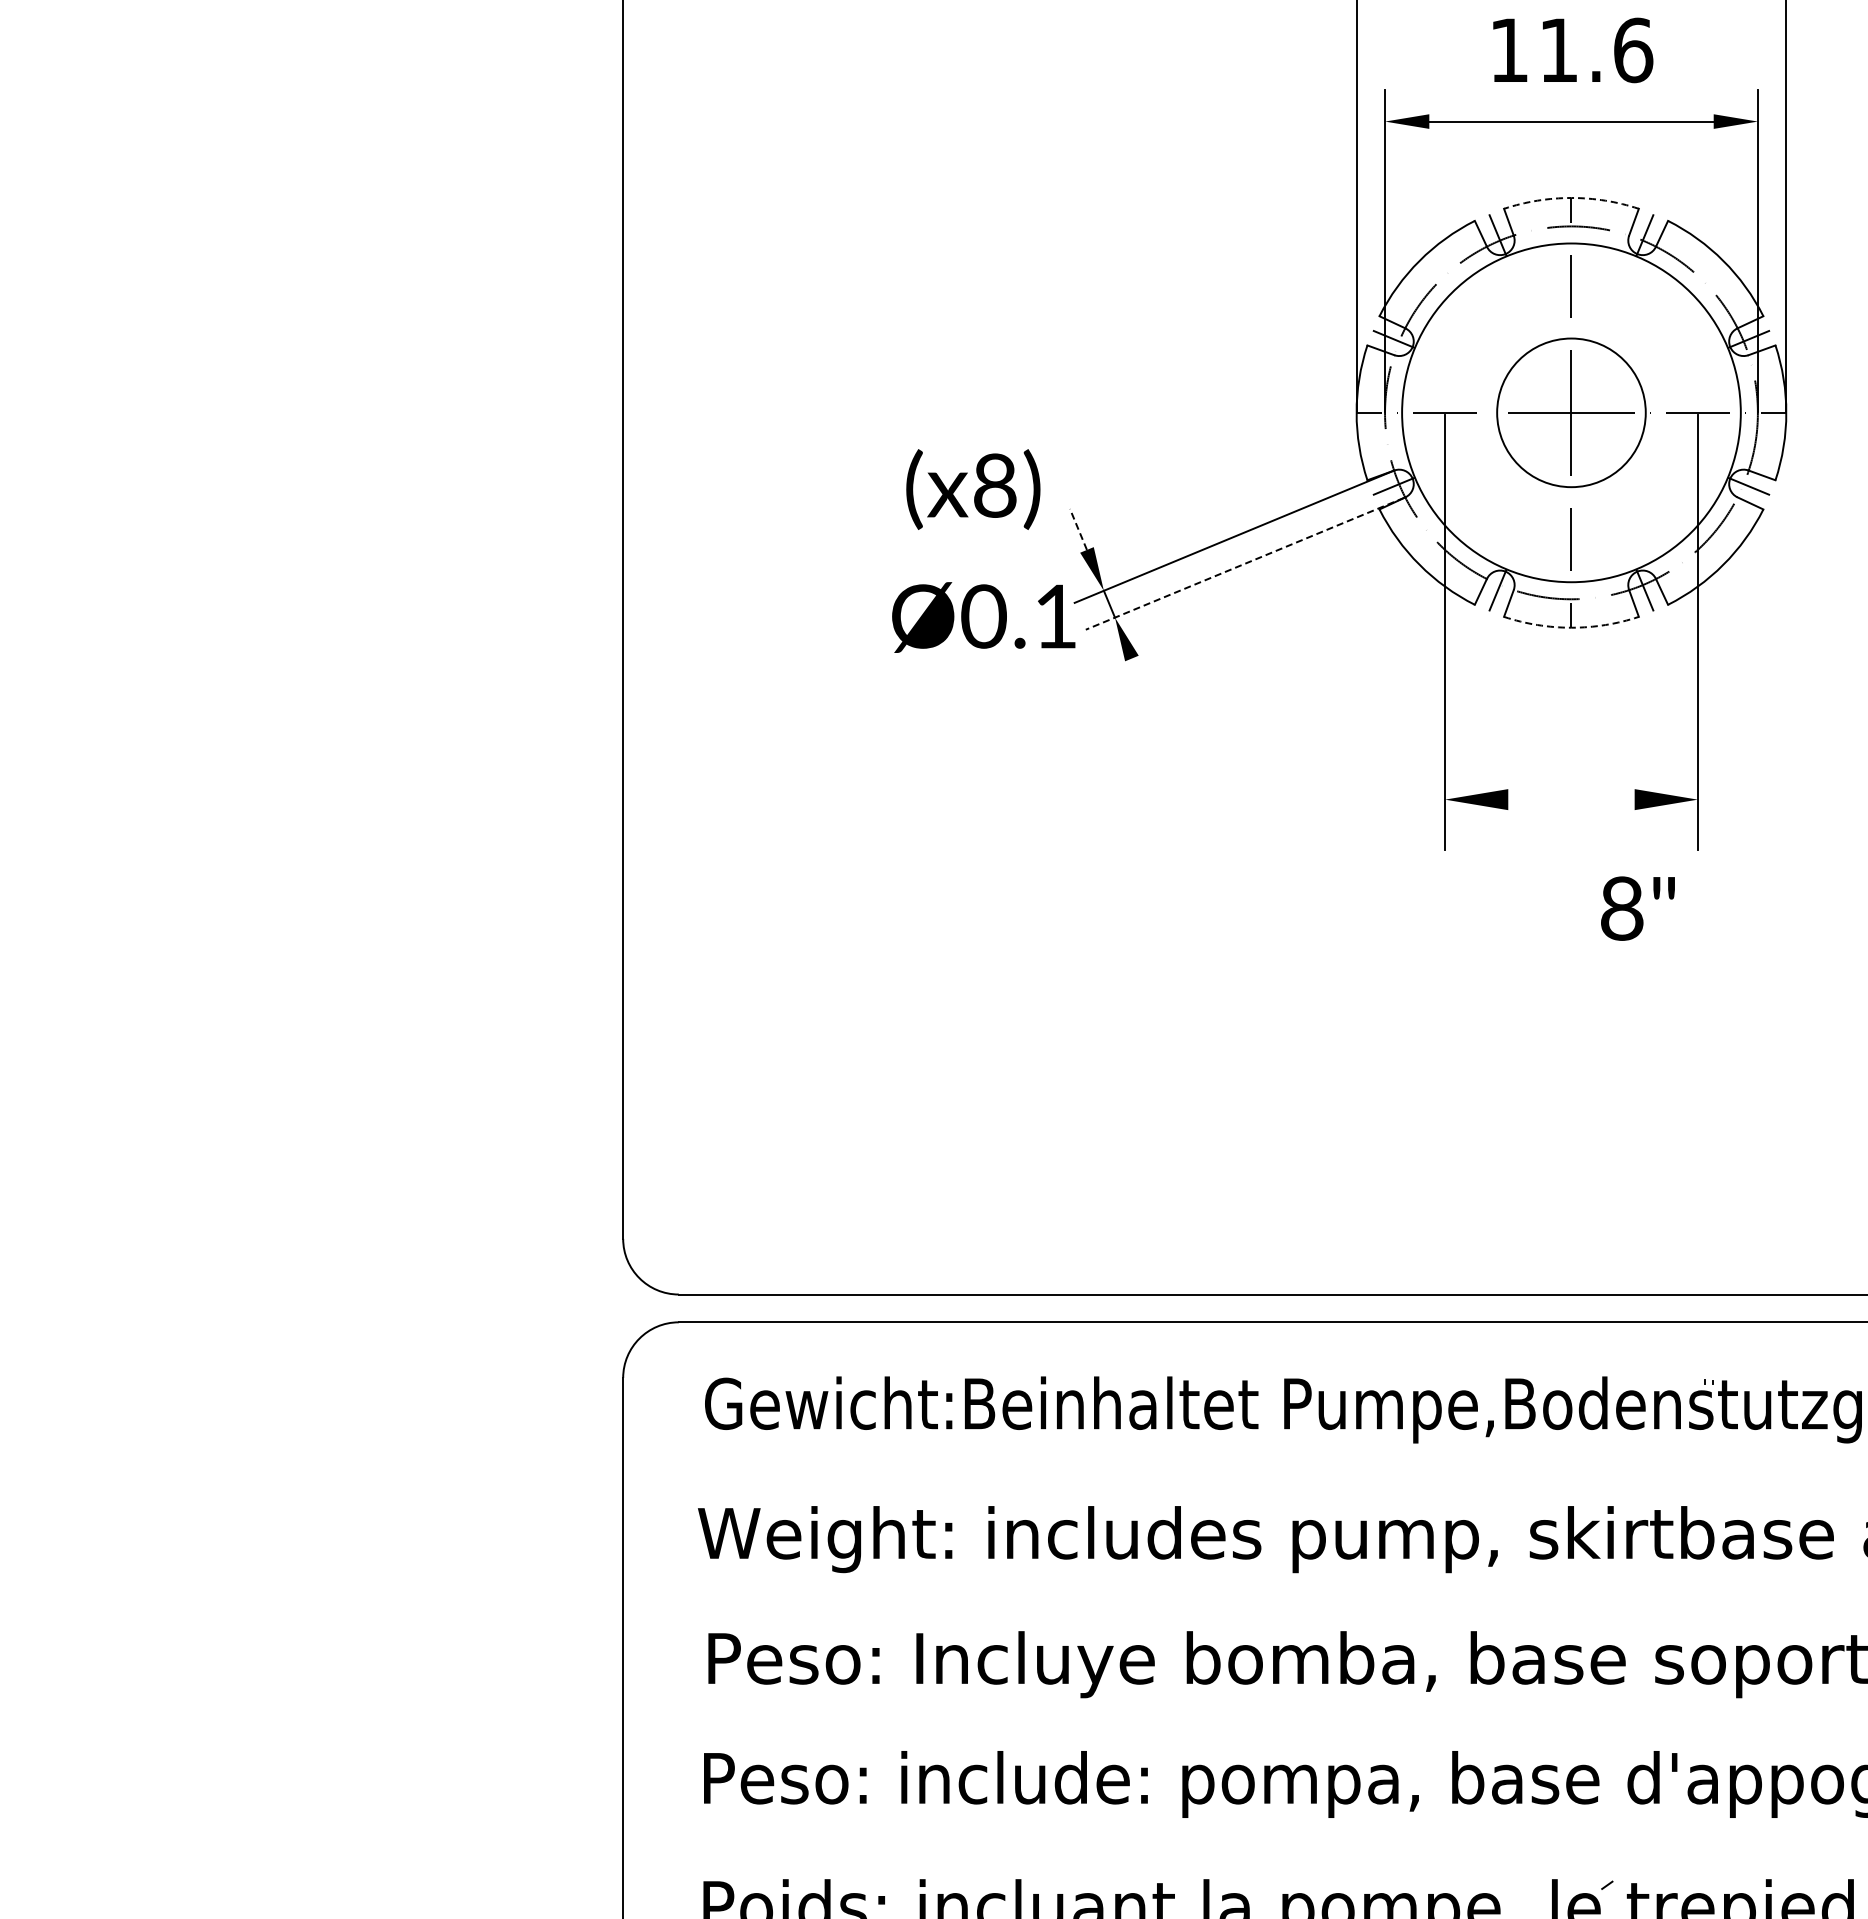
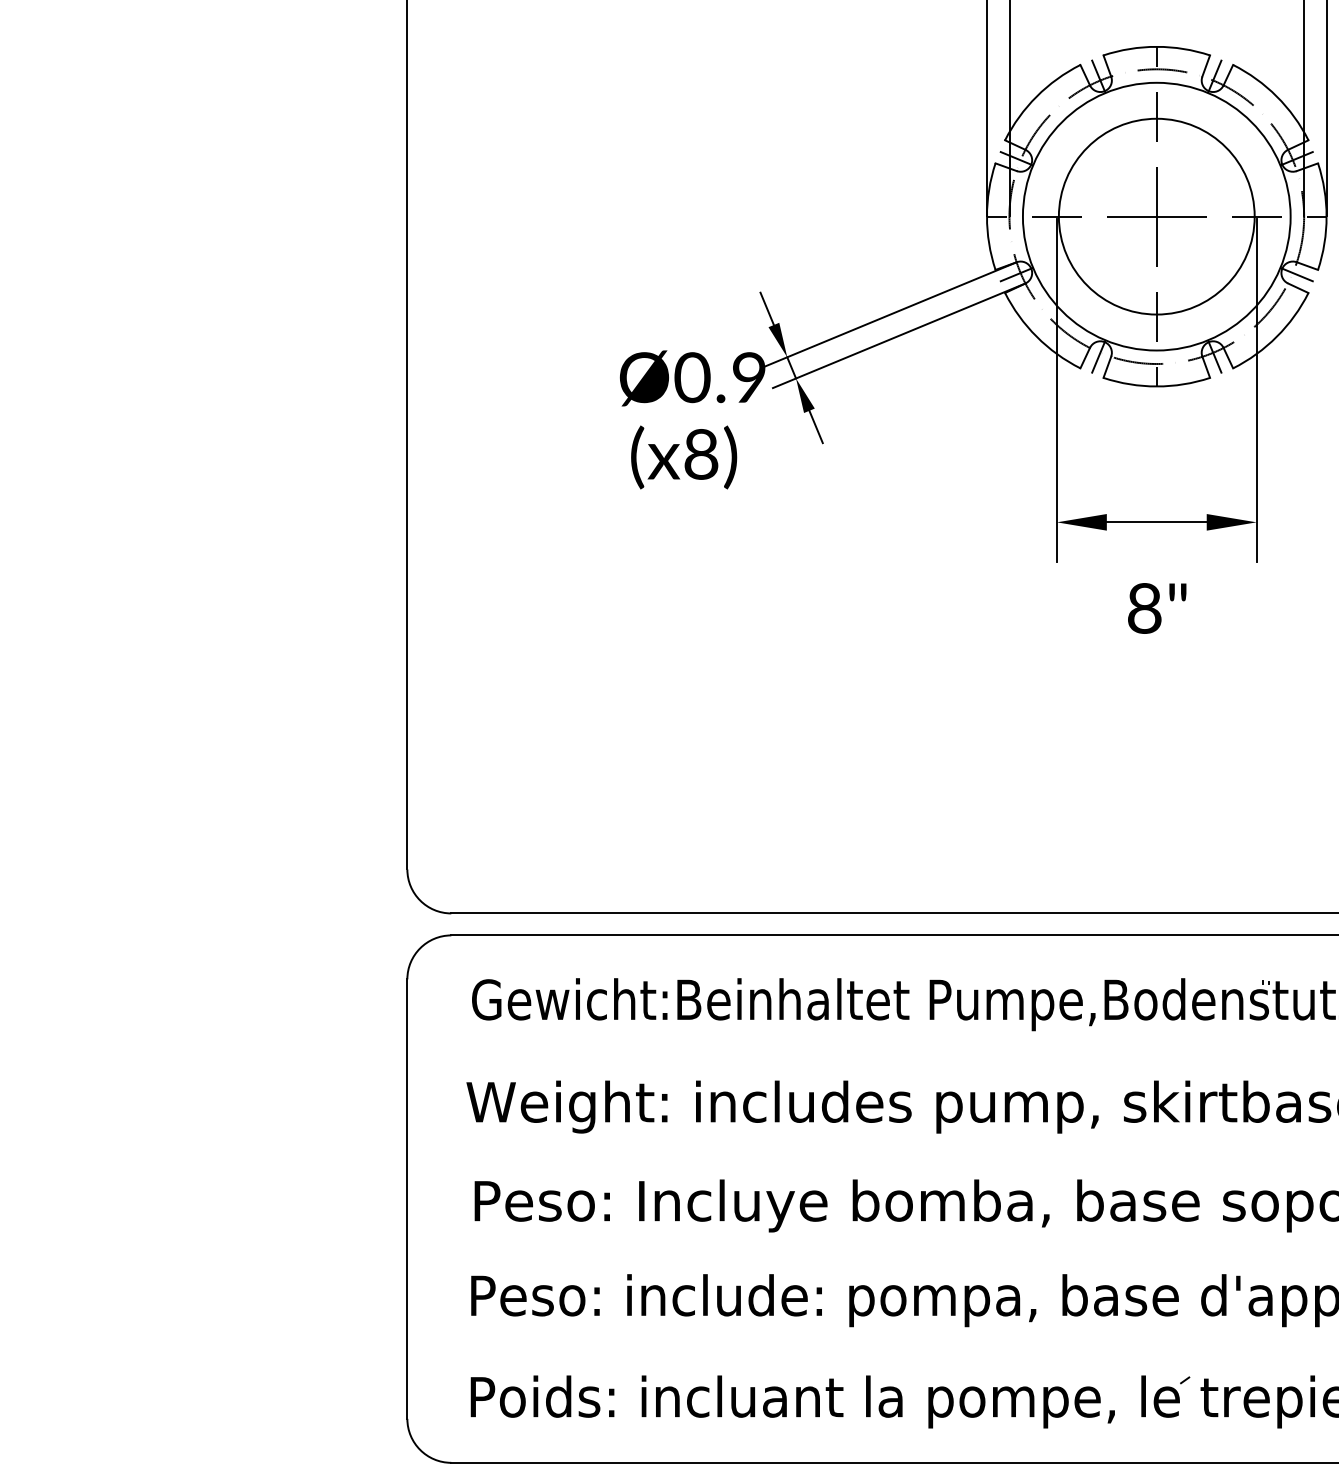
arc: (1571, 197) -> (1156, 46), dashed -> solid
circle: (1571, 412) -> (1156, 216), size x1.67
text: (973, 489) -> (684, 457), moved
line: (1078, 529) -> (767, 308), dashed -> solid
line: (1244, 563) -> (898, 335), dashed -> solid
text: (1055, 616) -> (749, 377), Ø0.1 -> Ø0.9
arc: (1571, 627) -> (1156, 386), dashed -> solid
line: (1139, 678) -> (815, 426), added
line: (1571, 799) -> (1156, 522), added
text: (1637, 908) -> (1156, 608), moved

